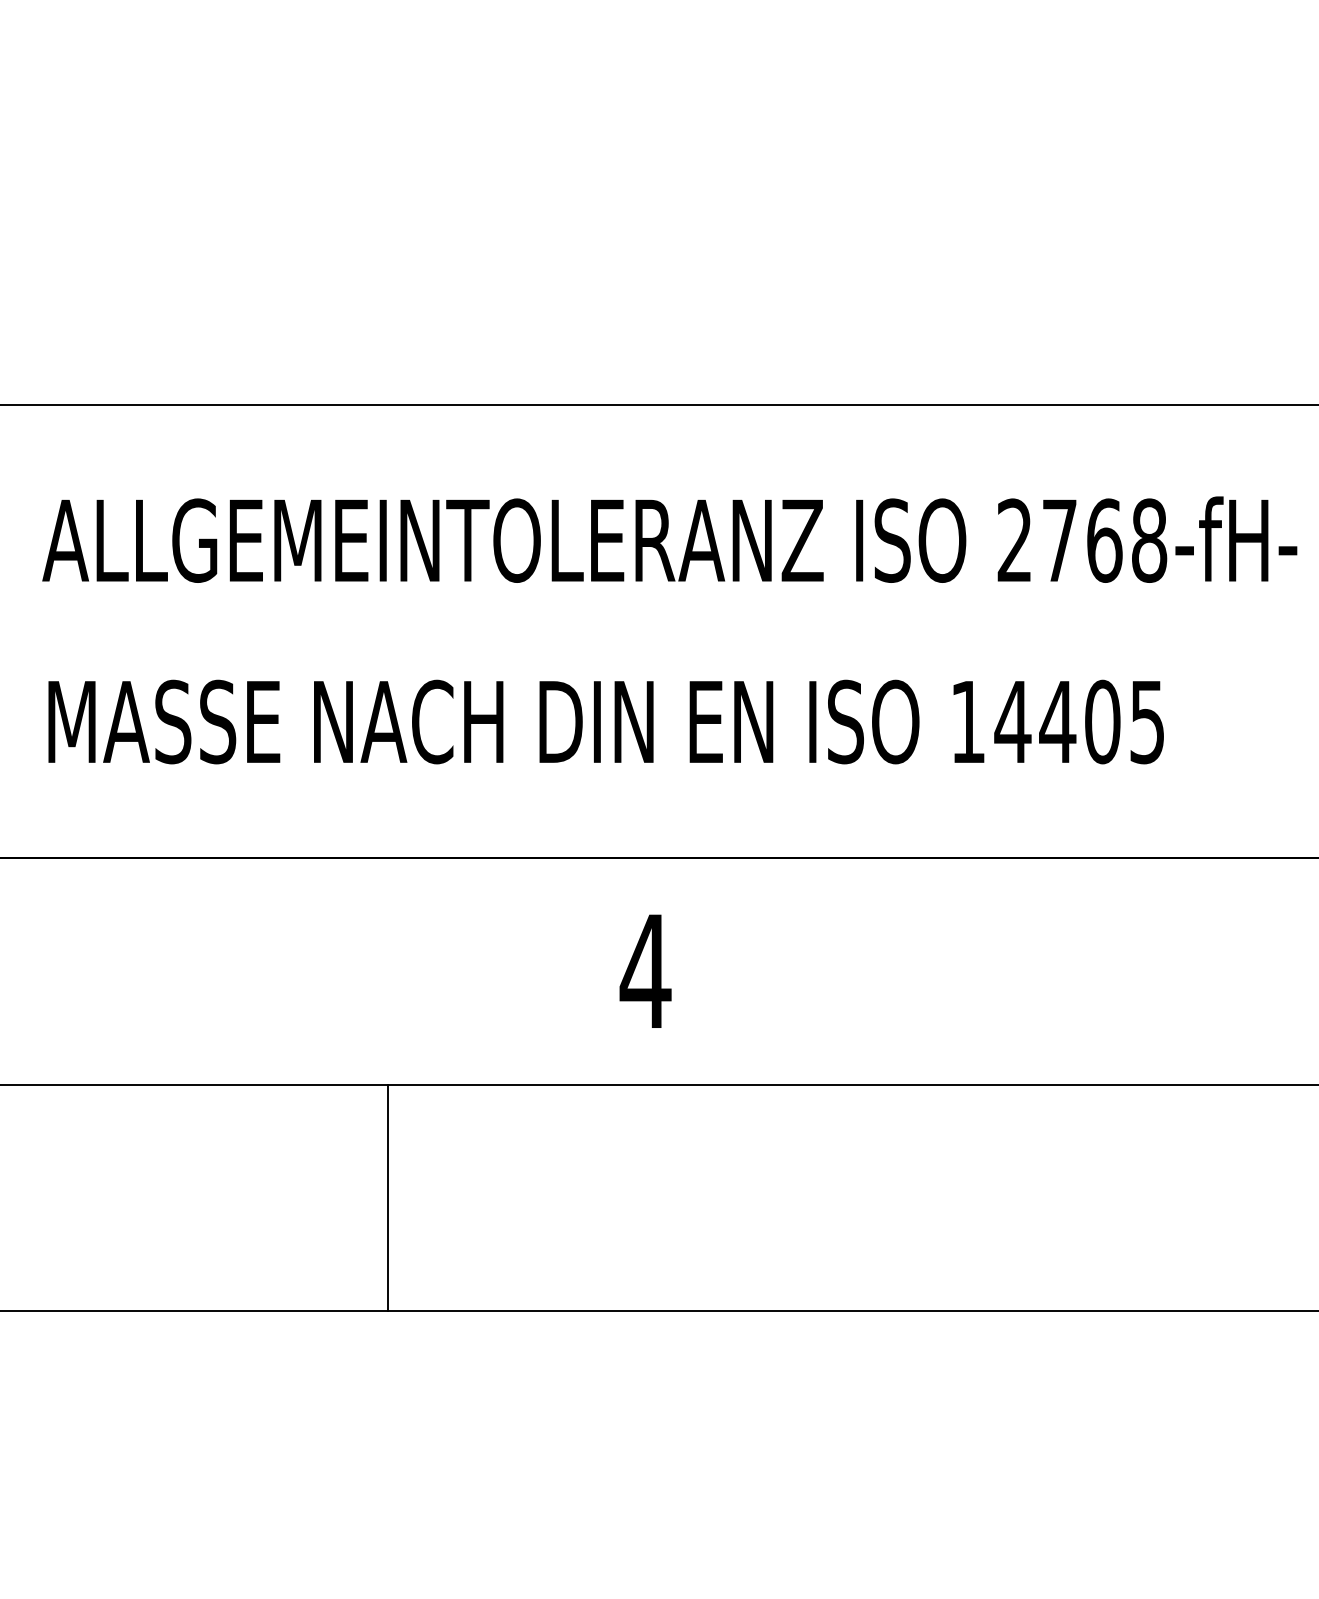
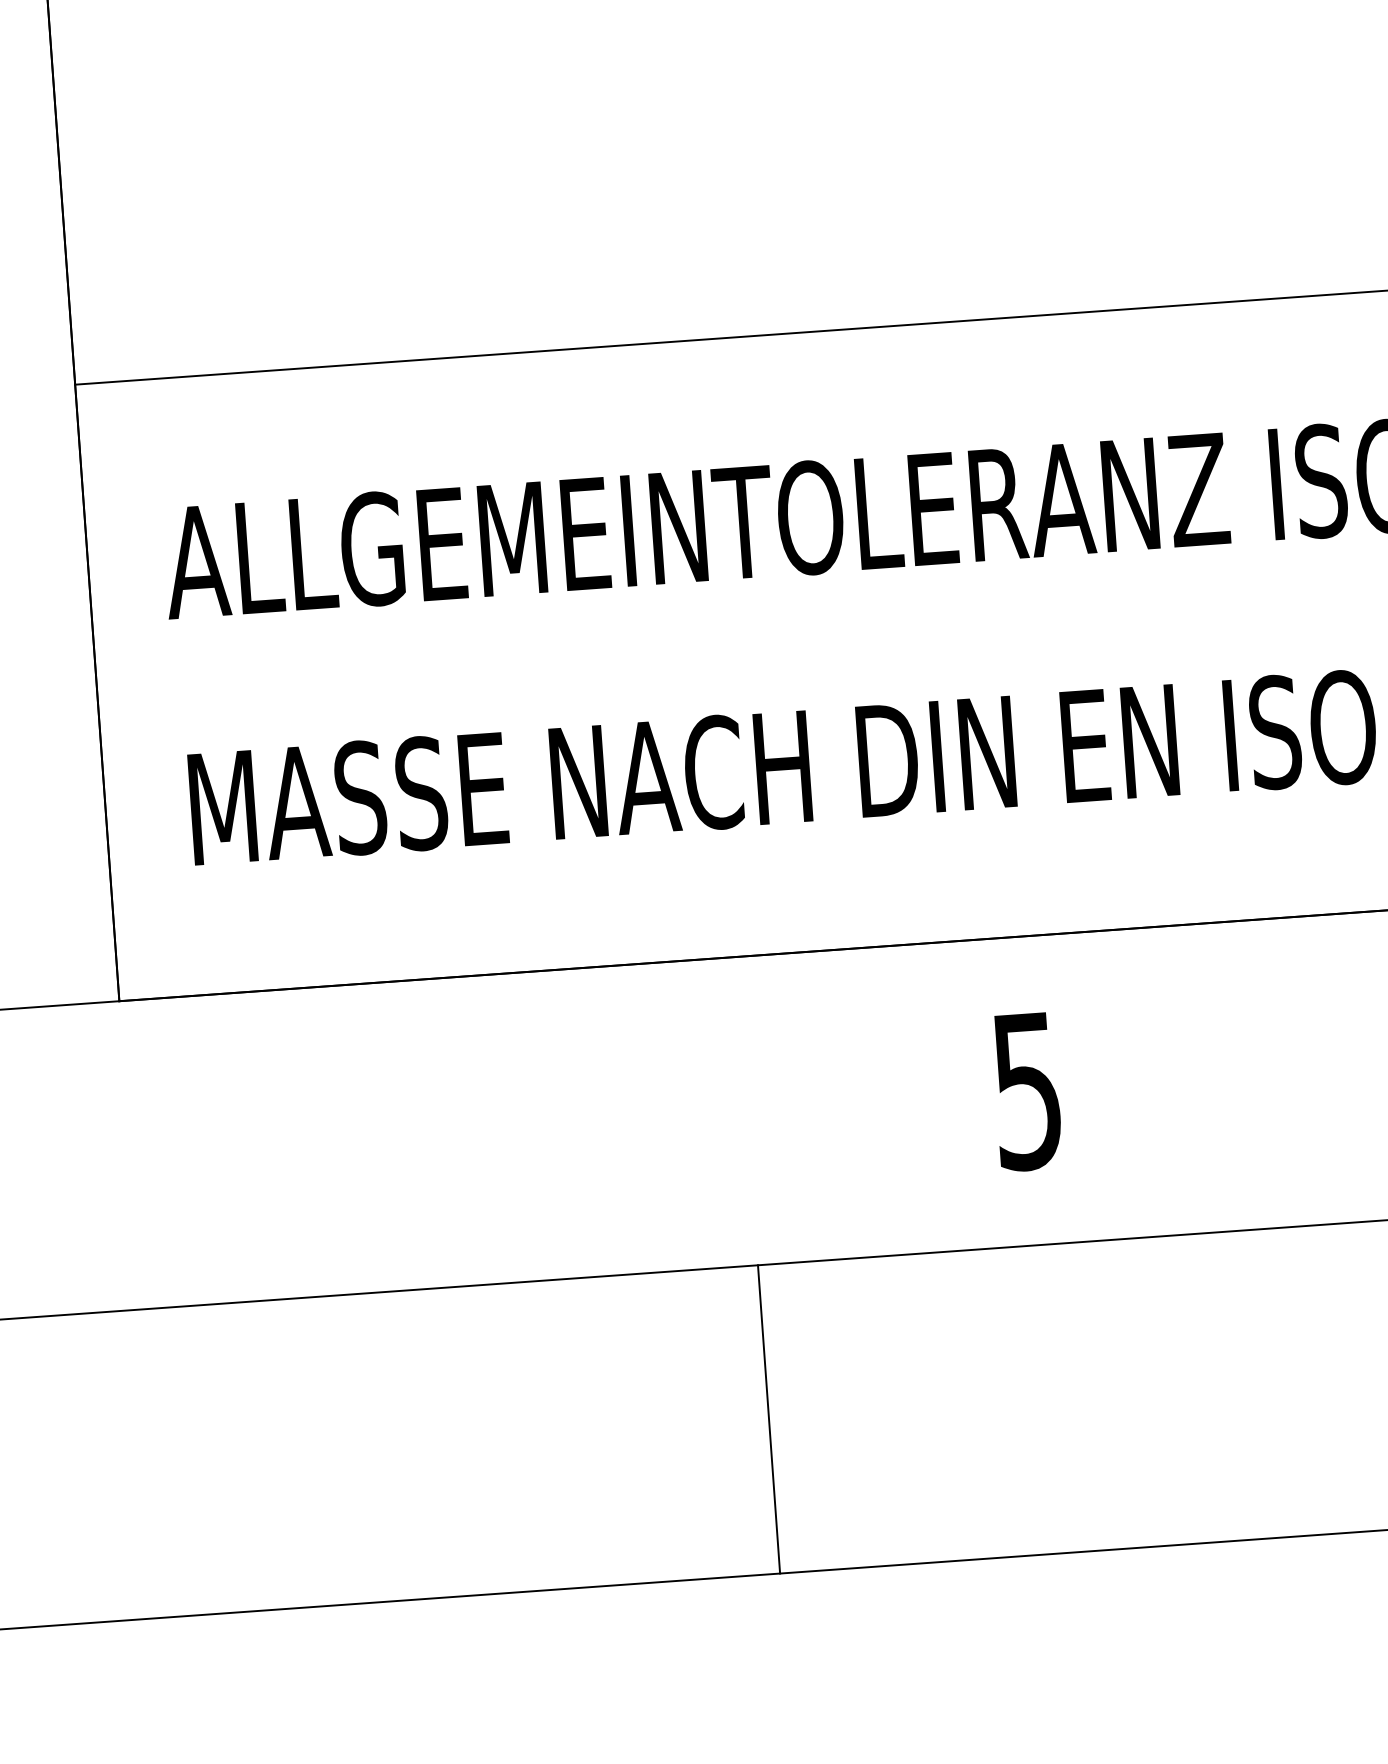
text: (645, 972) -> (1027, 1092), 4 -> 5
line: (388, 1197) -> (769, 1418), moved

